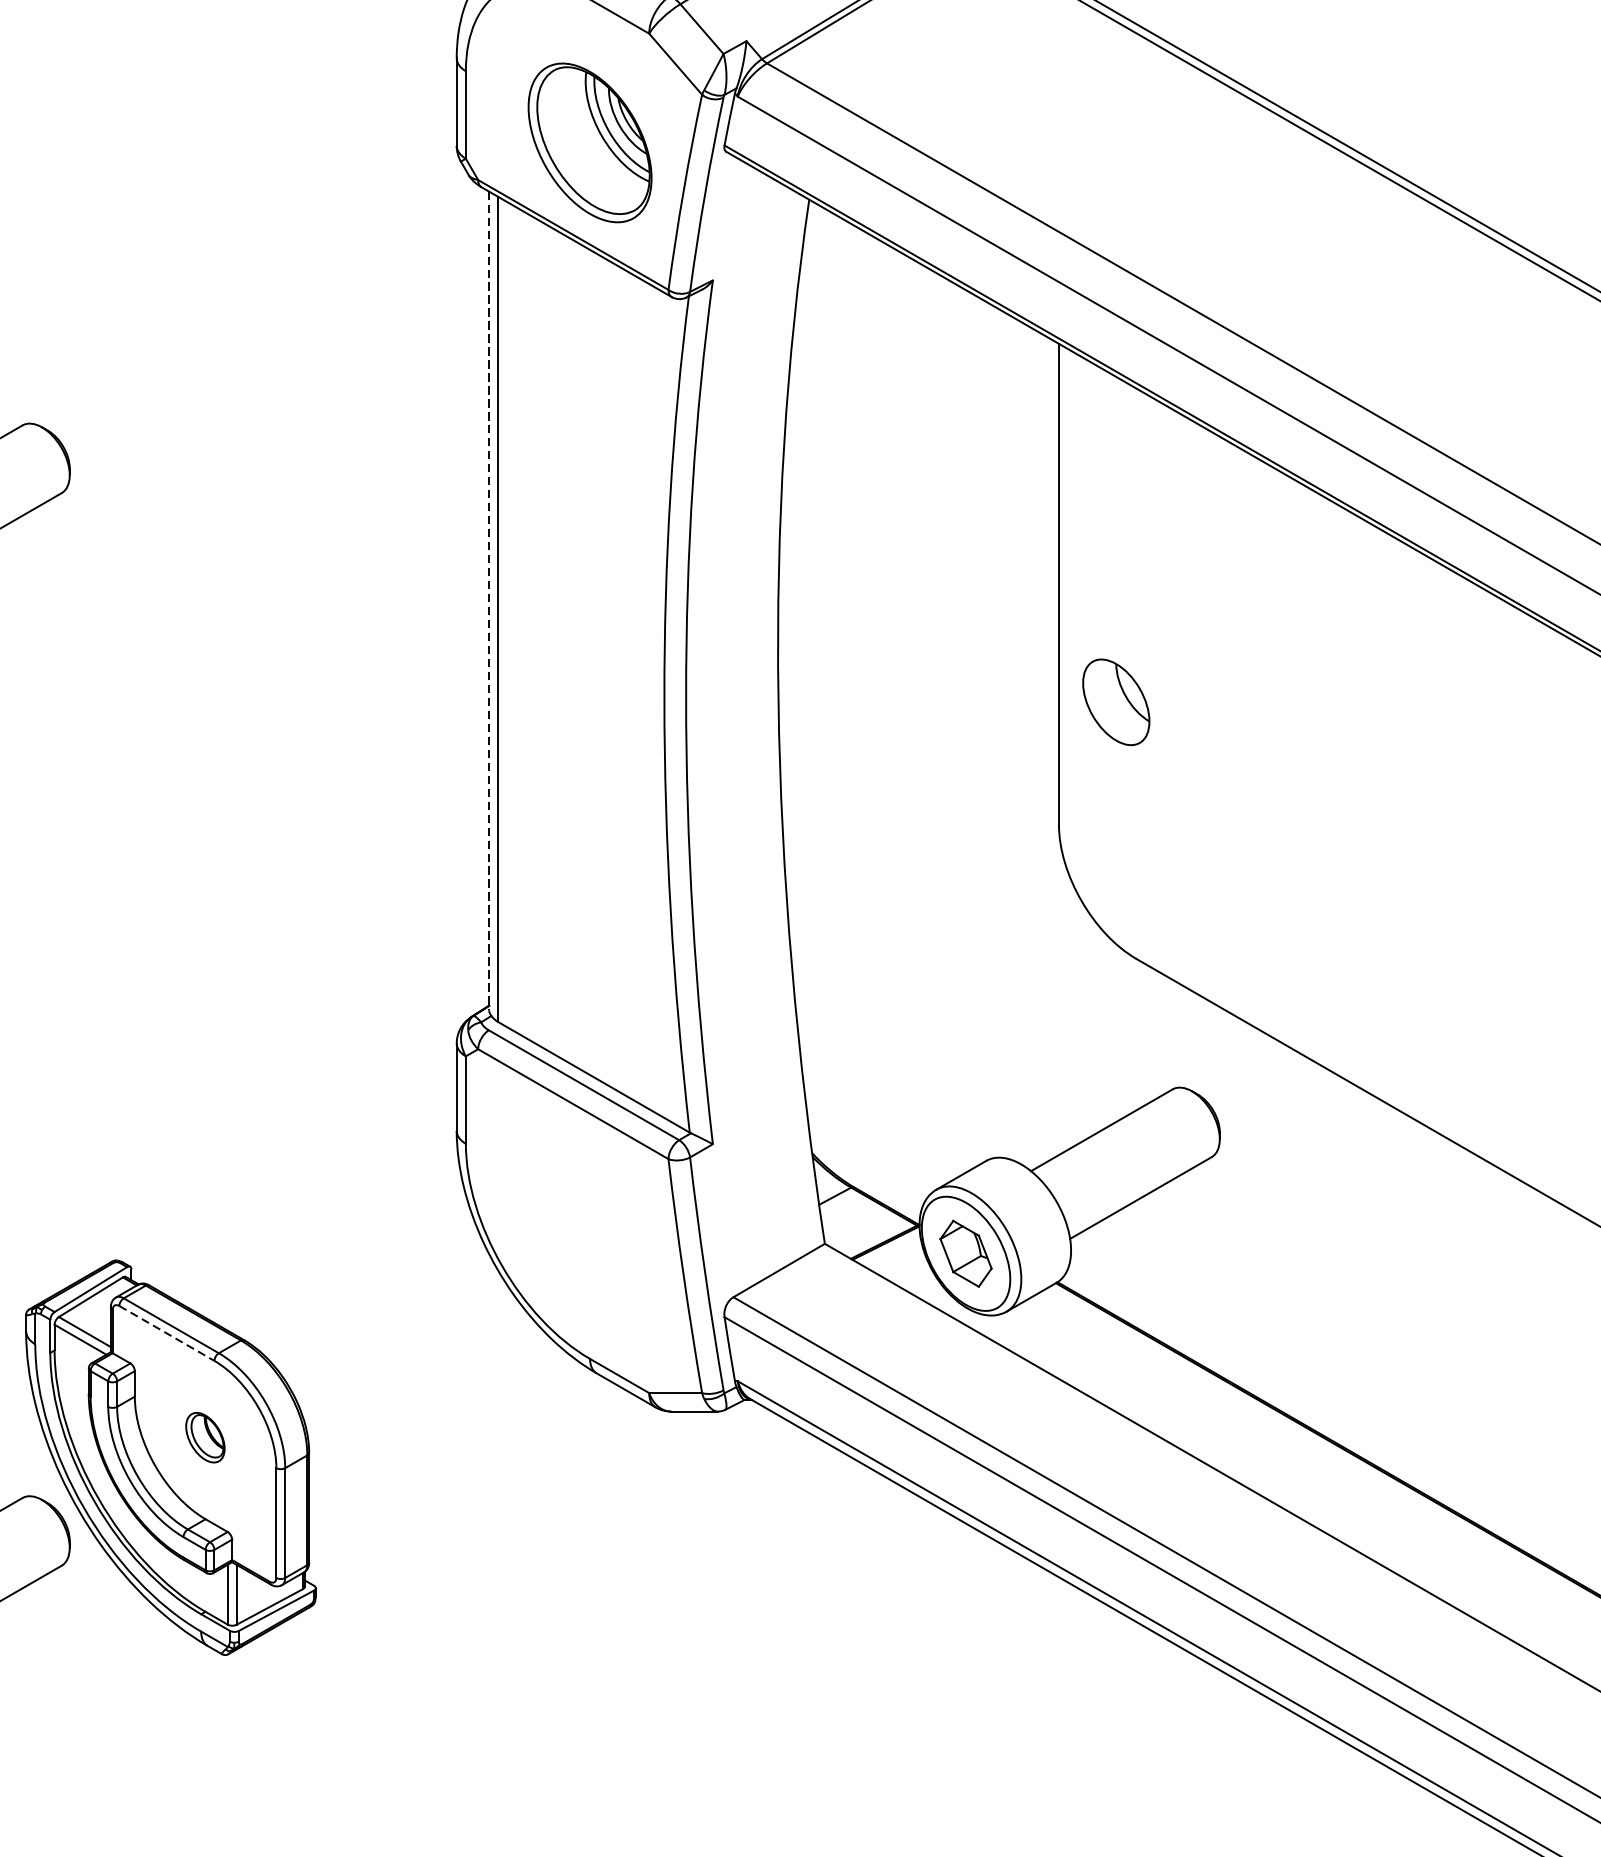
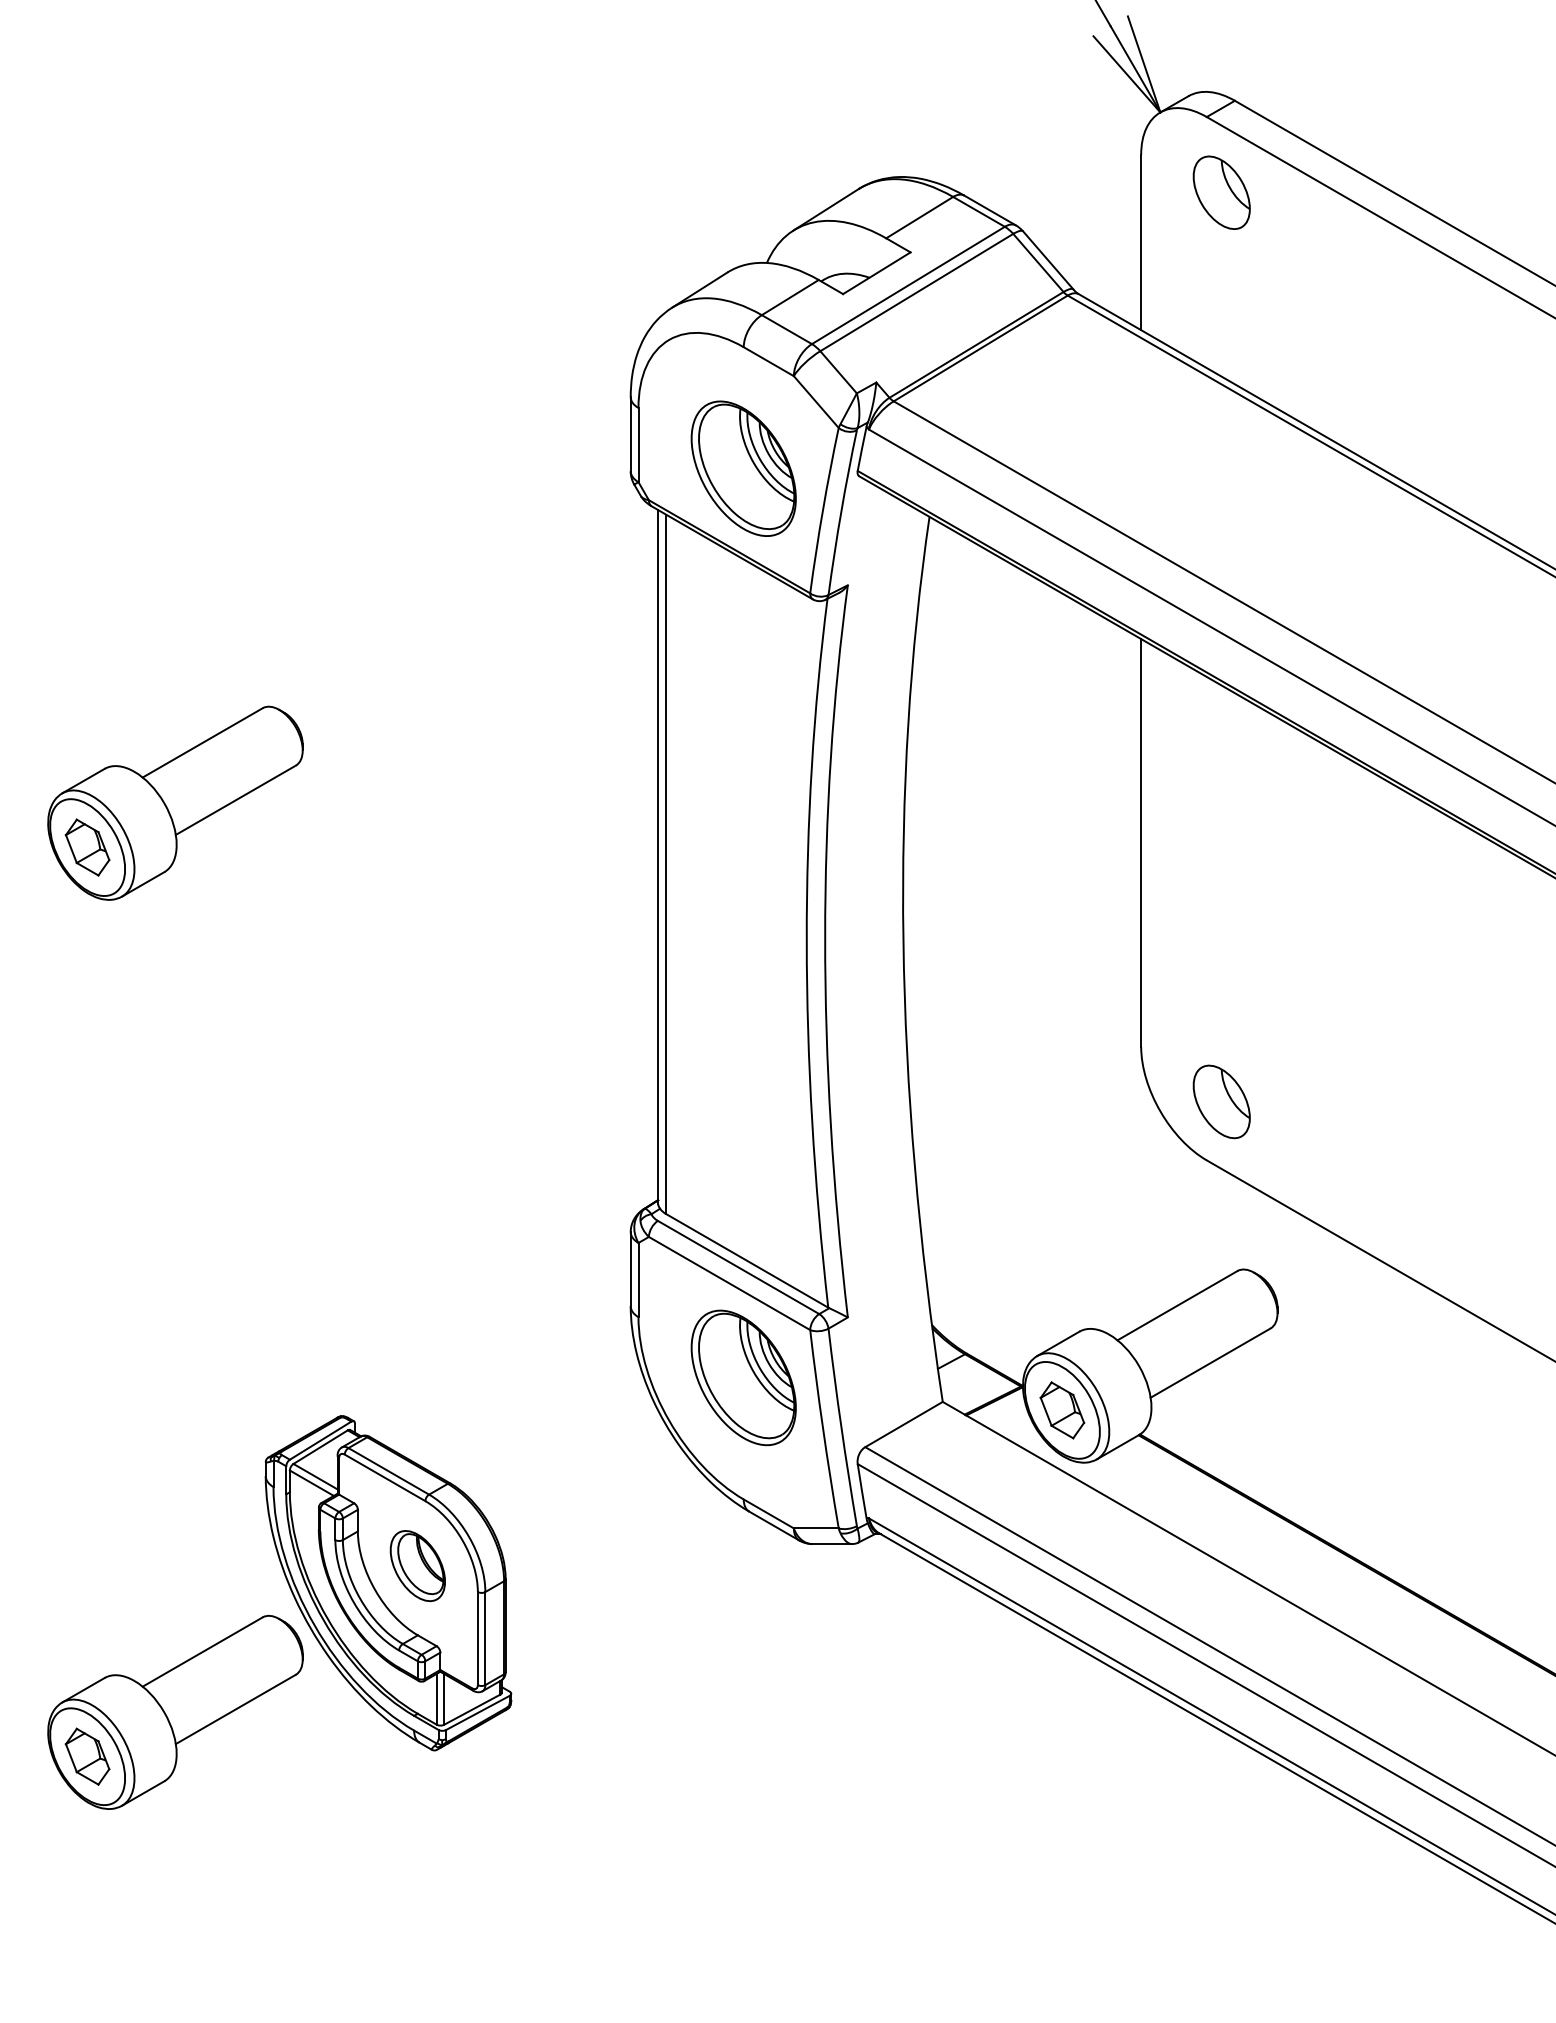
line: (489, 601) -> (658, 857), dashed -> solid
part: (1115, 701) -> (1221, 1101), moved
part: (589, 1215) -> (743, 1377), added
line: (167, 1333) -> (385, 1477), dashed -> solid
part: (205, 1438) -> (417, 1566), size x1.67

